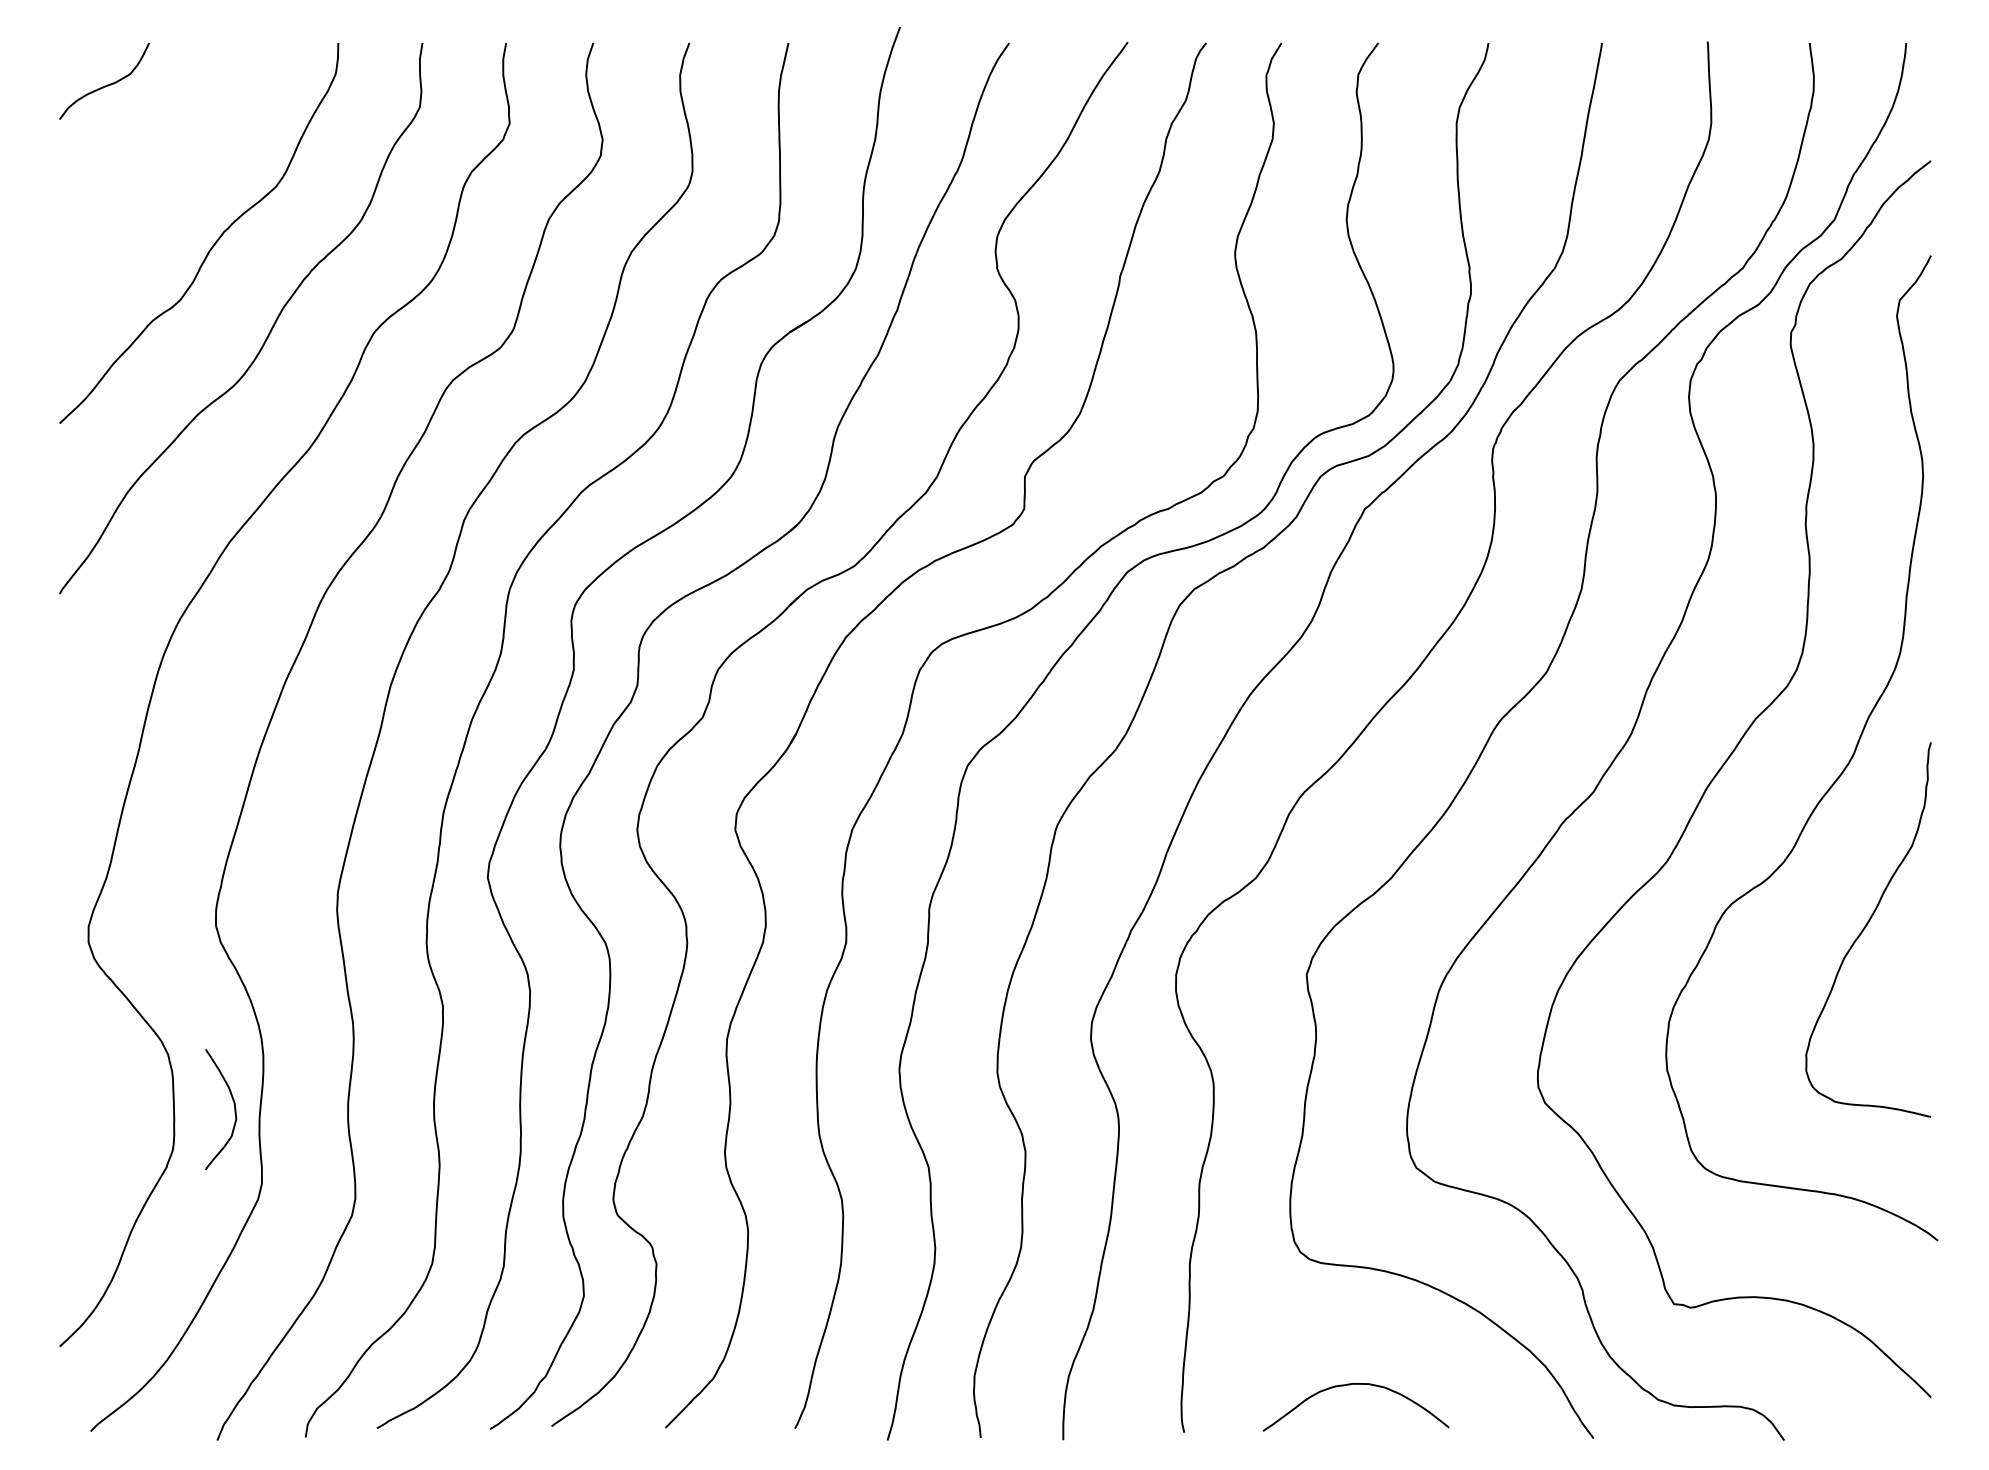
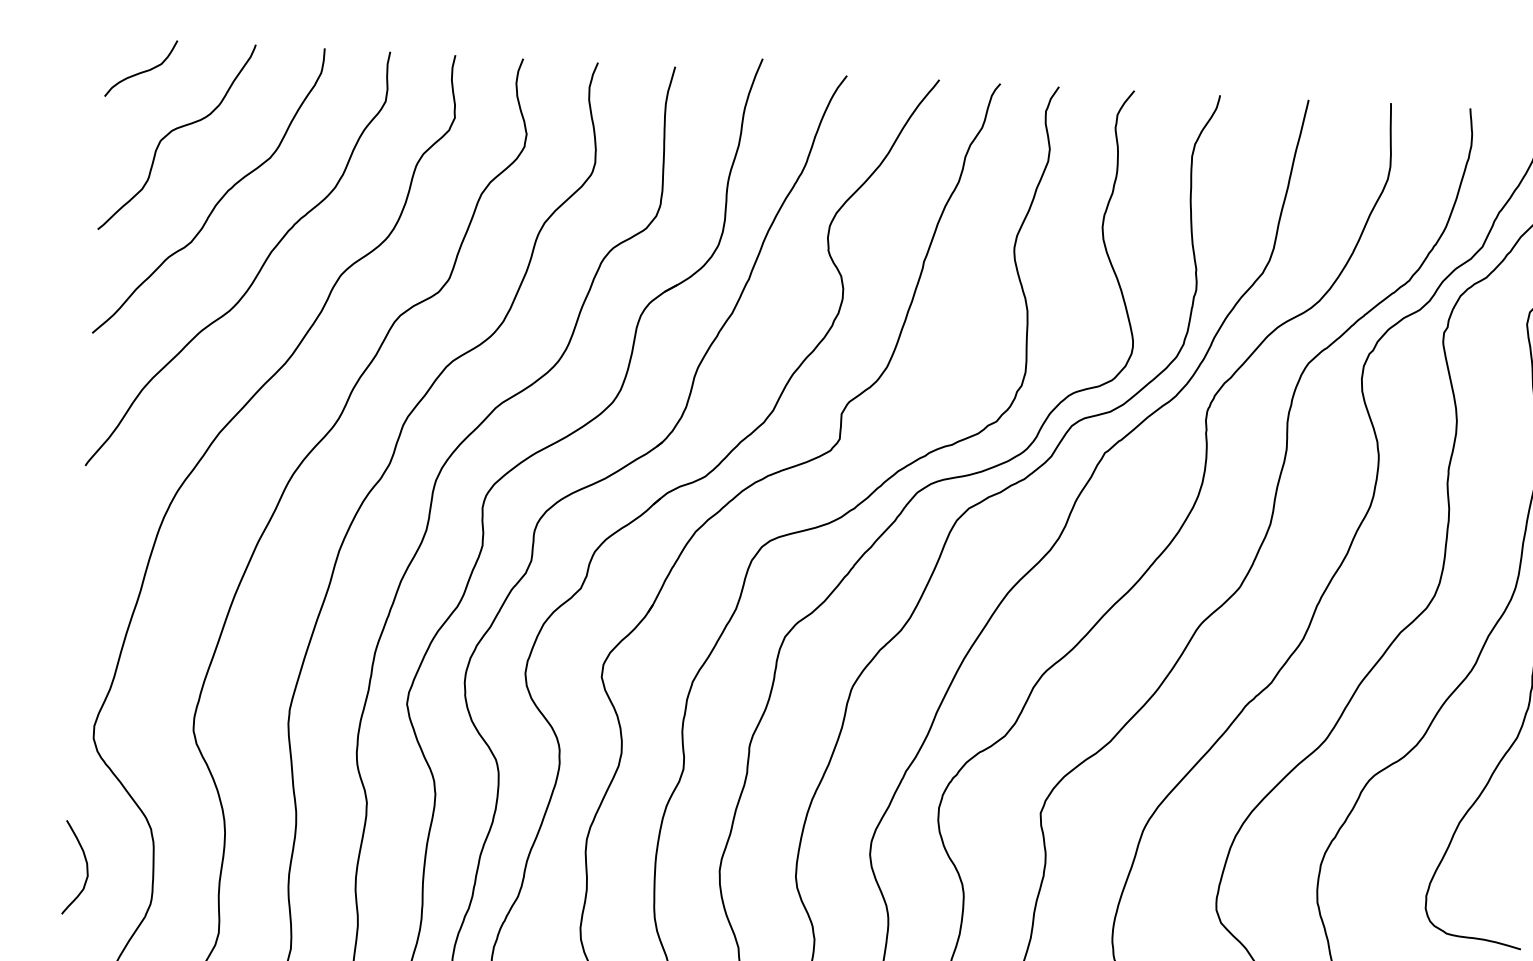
curve: (151, 158) -> (174, 130), added
curve: (233, 1104) -> (86, 864), moved

